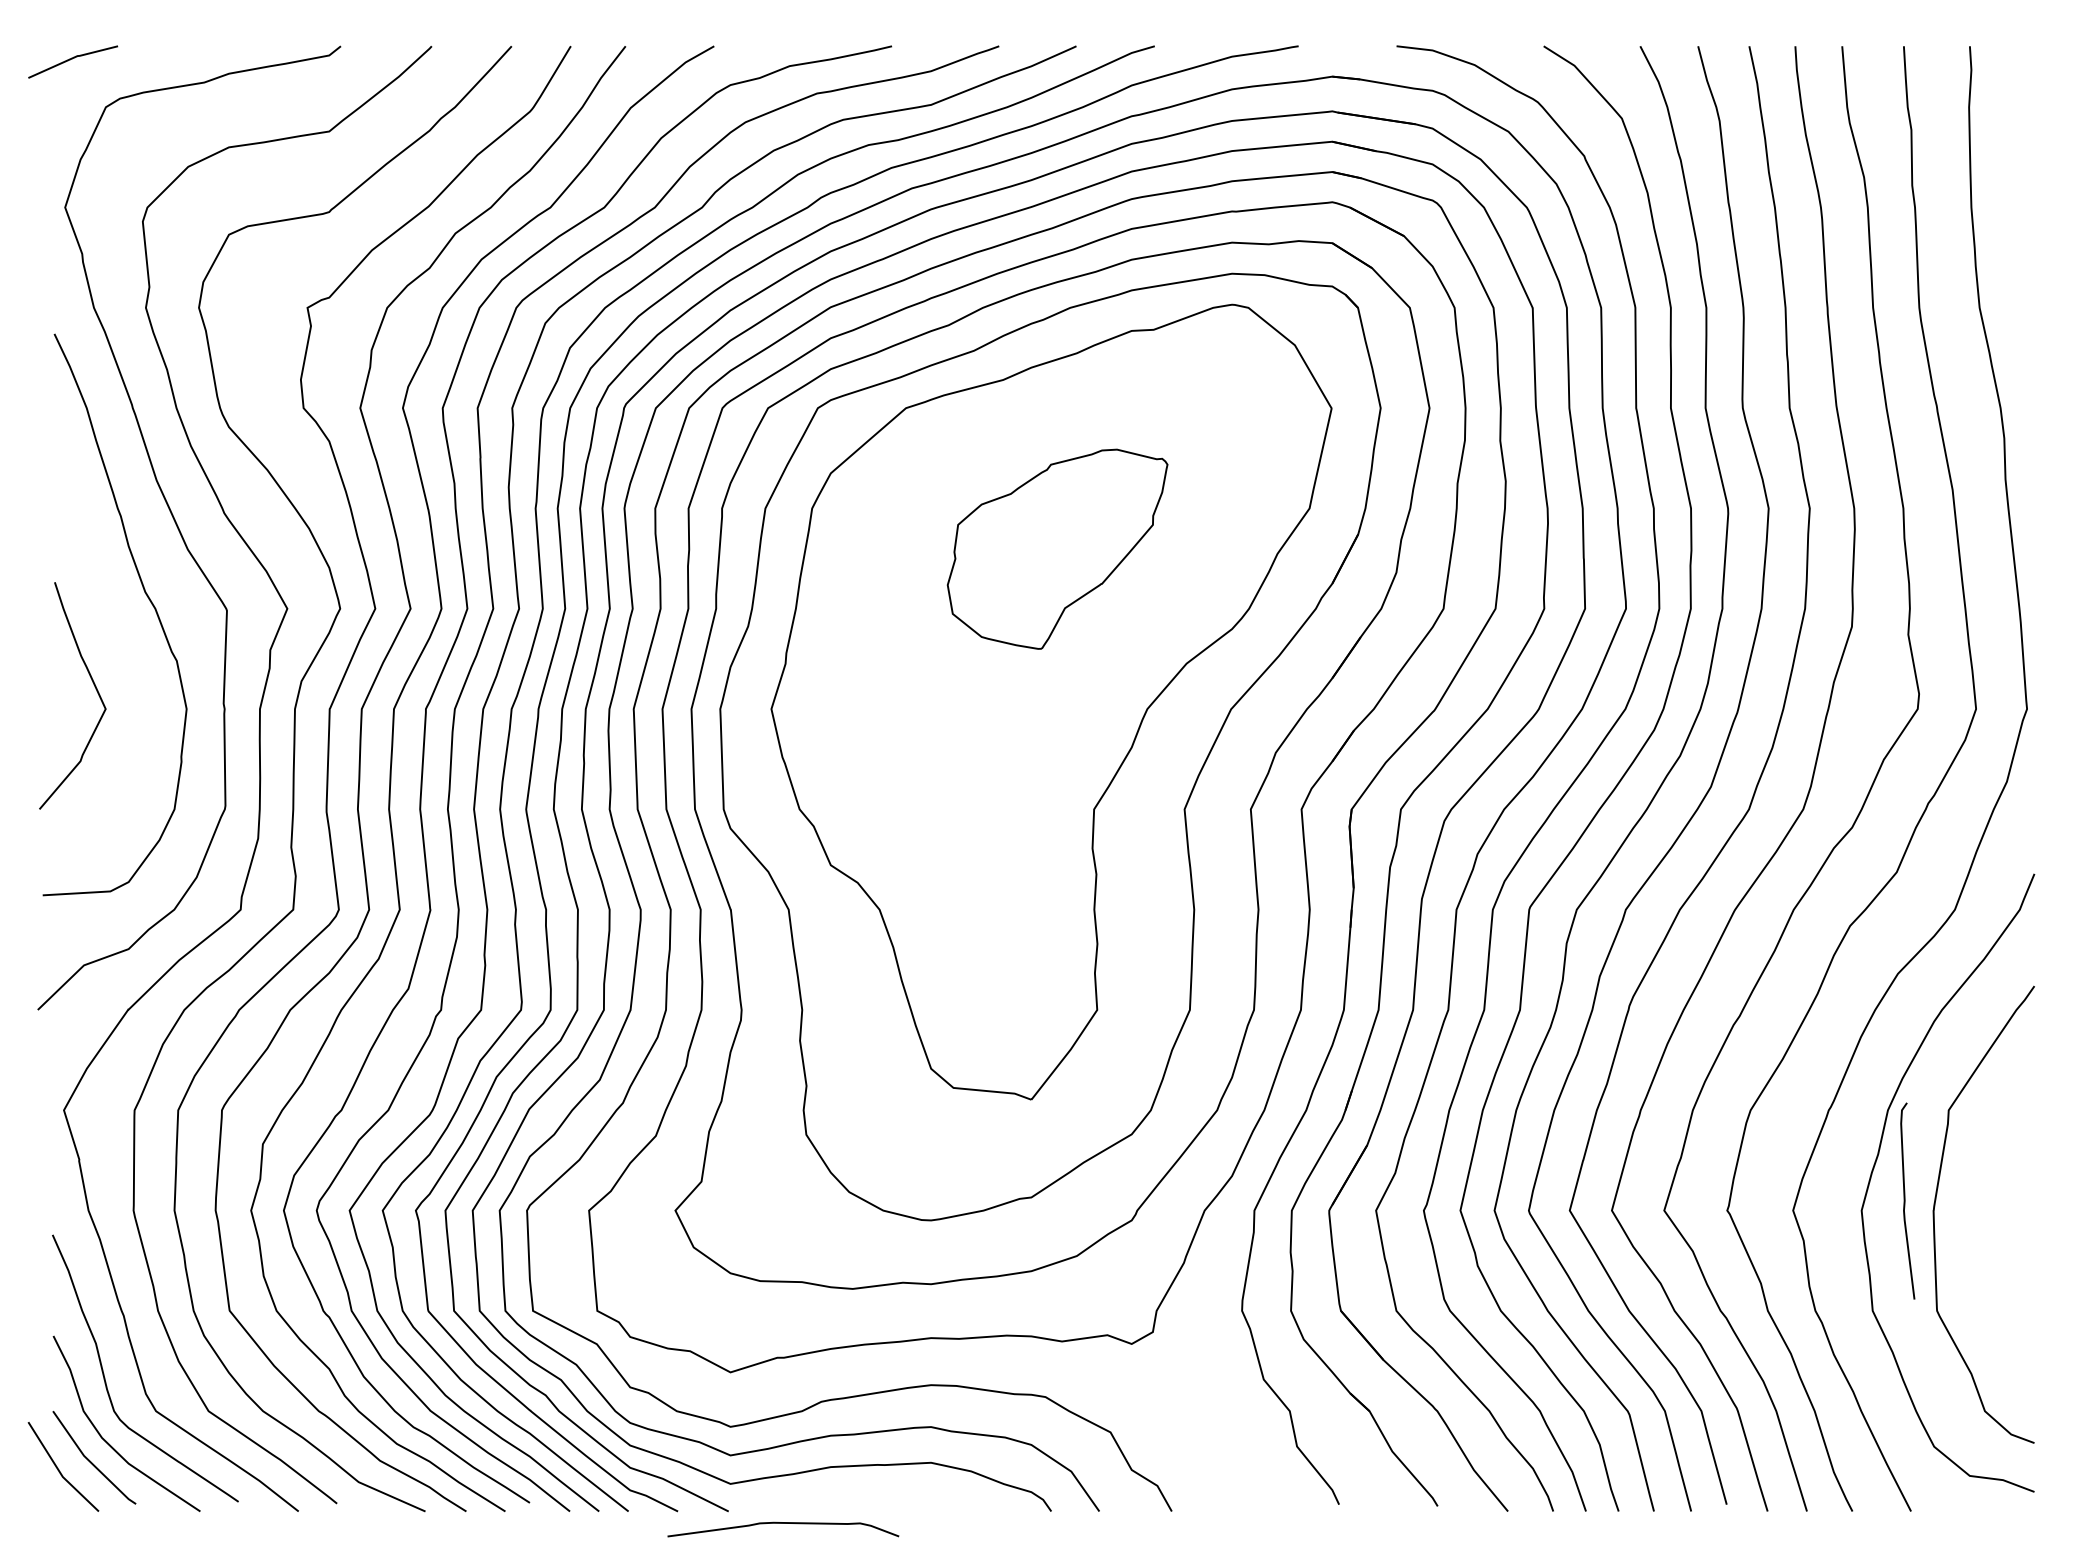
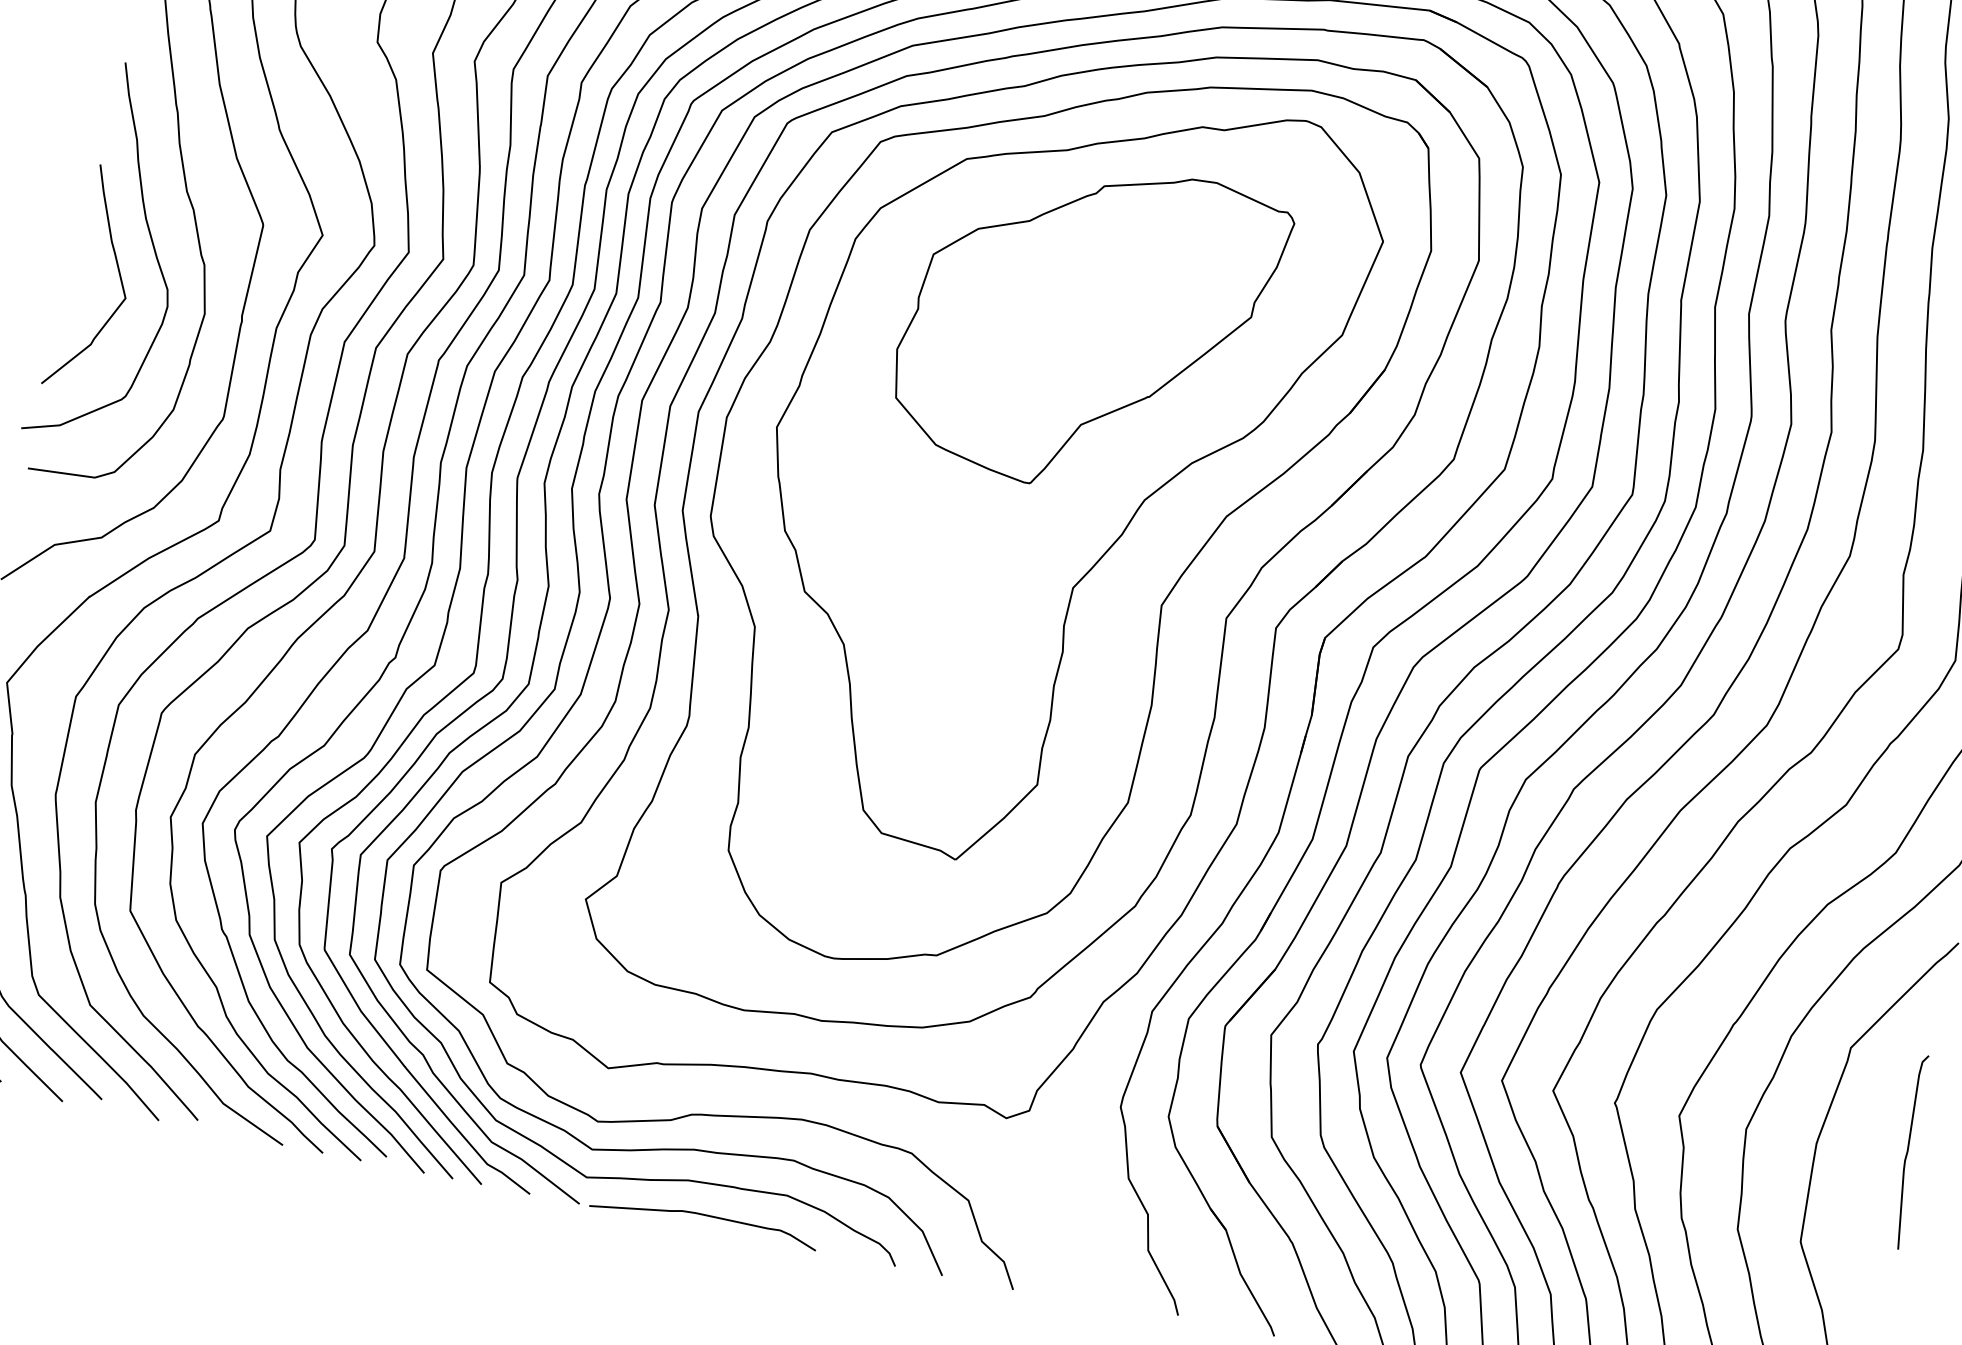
part: (1057, 549) -> (1087, 326), size x1.67
curve: (121, 651) -> (152, 245), added
curve: (1905, 1200) -> (1908, 1150), moved
curve: (783, 1523) -> (705, 1215), moved

